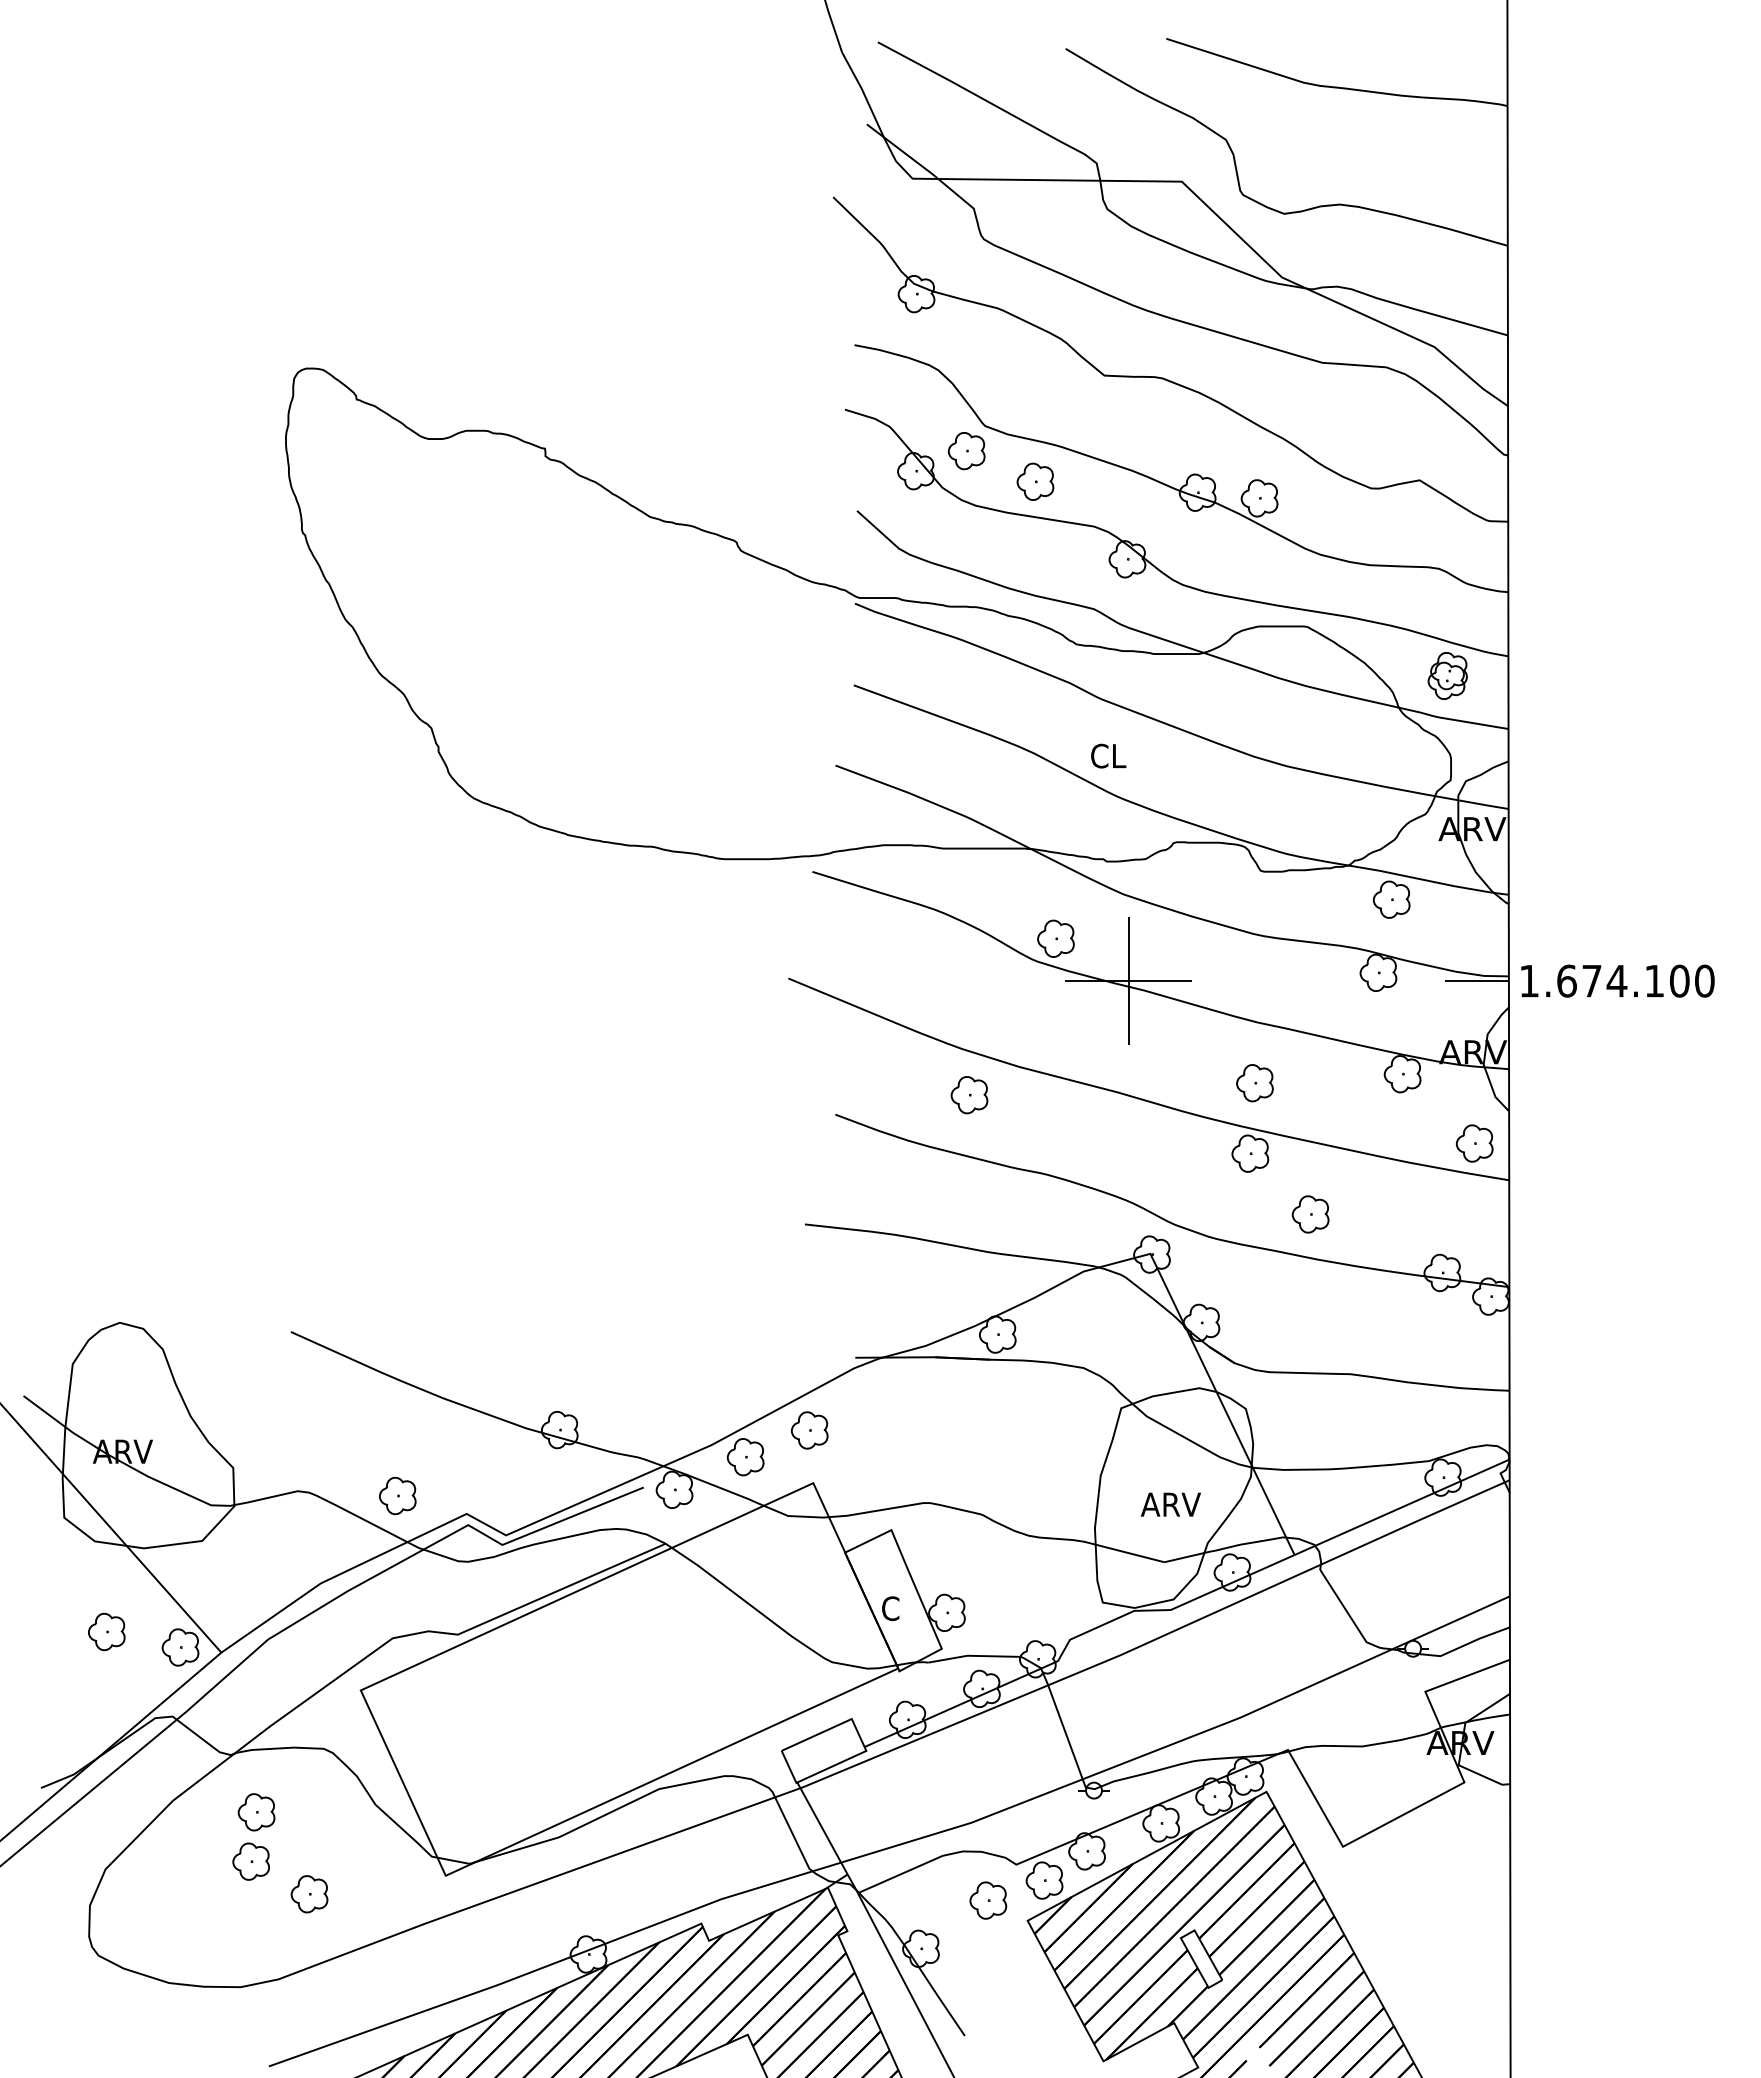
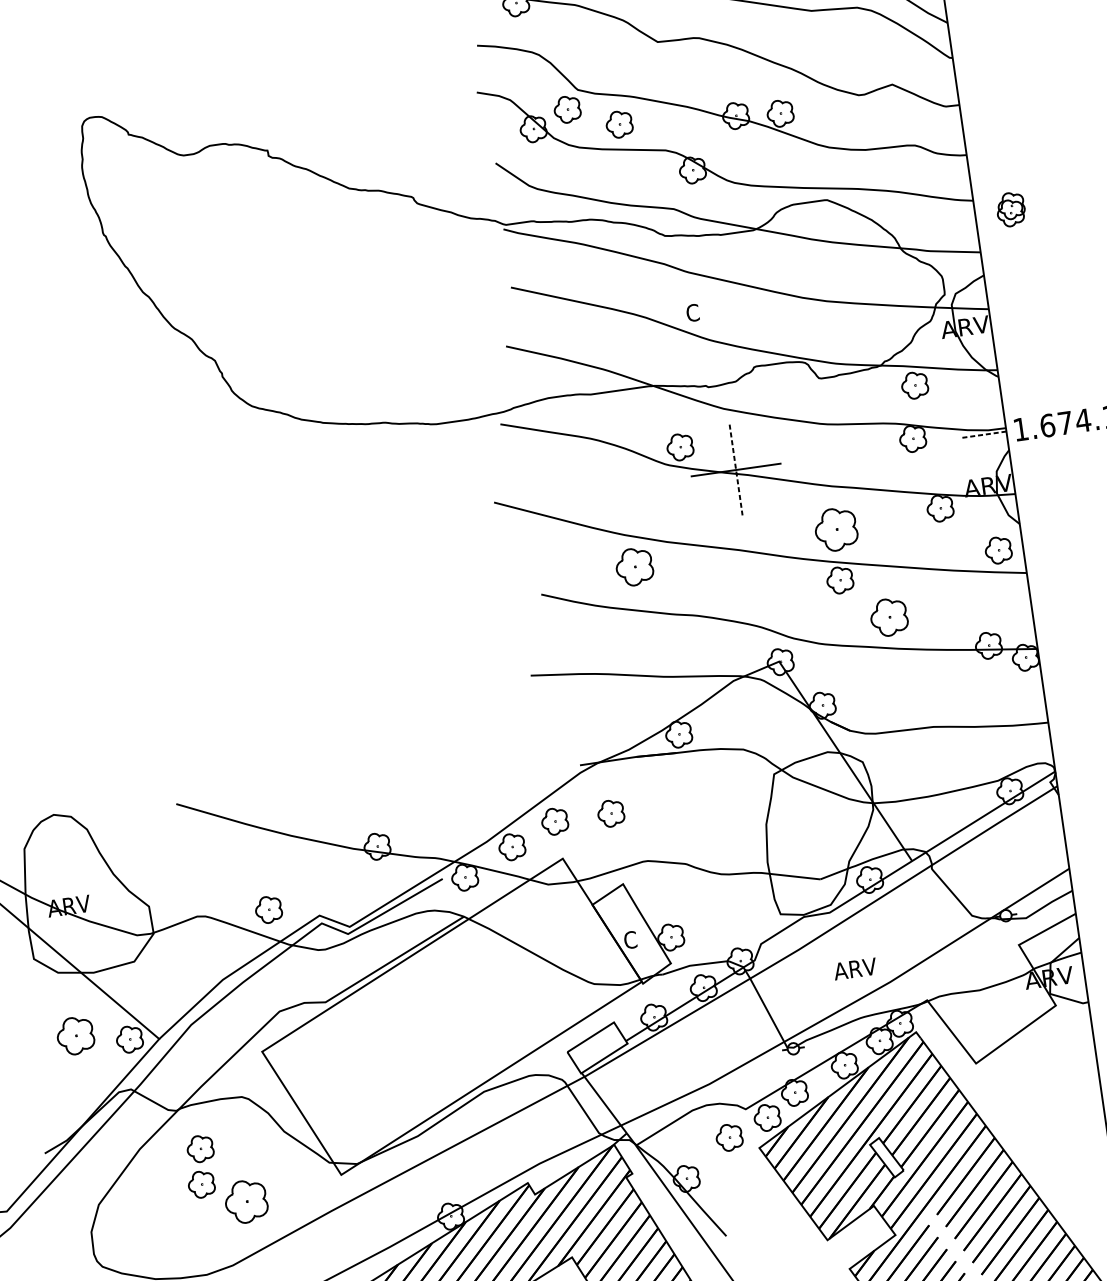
part: (1447, 675) -> (1010, 209), moved
text: (1119, 756) -> (706, 311), CL -> C
line: (1128, 981) -> (736, 470), solid -> dashed
line: (1476, 981) -> (983, 435), solid -> dashed
part: (1254, 1083) -> (835, 530), size x1.6
part: (969, 1095) -> (634, 567), size x1.4
part: (1310, 1214) -> (889, 617), size x1.4
part: (888, 1430) -> (610, 813), added
text: (1170, 1504) -> (854, 968), moved
part: (106, 1631) -> (75, 1035), size x1.4
part: (309, 1894) -> (246, 1202), size x1.6

